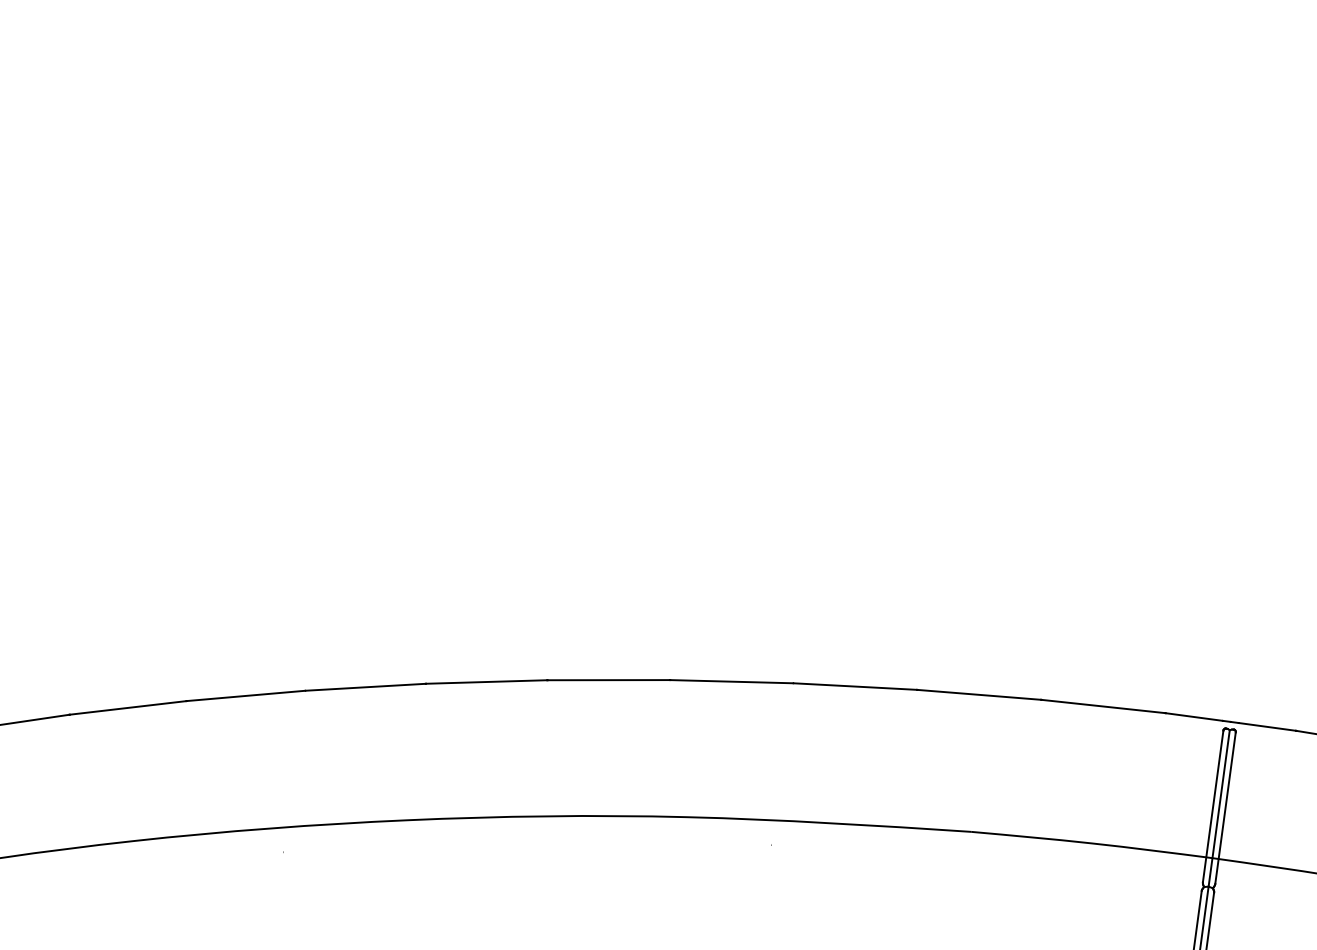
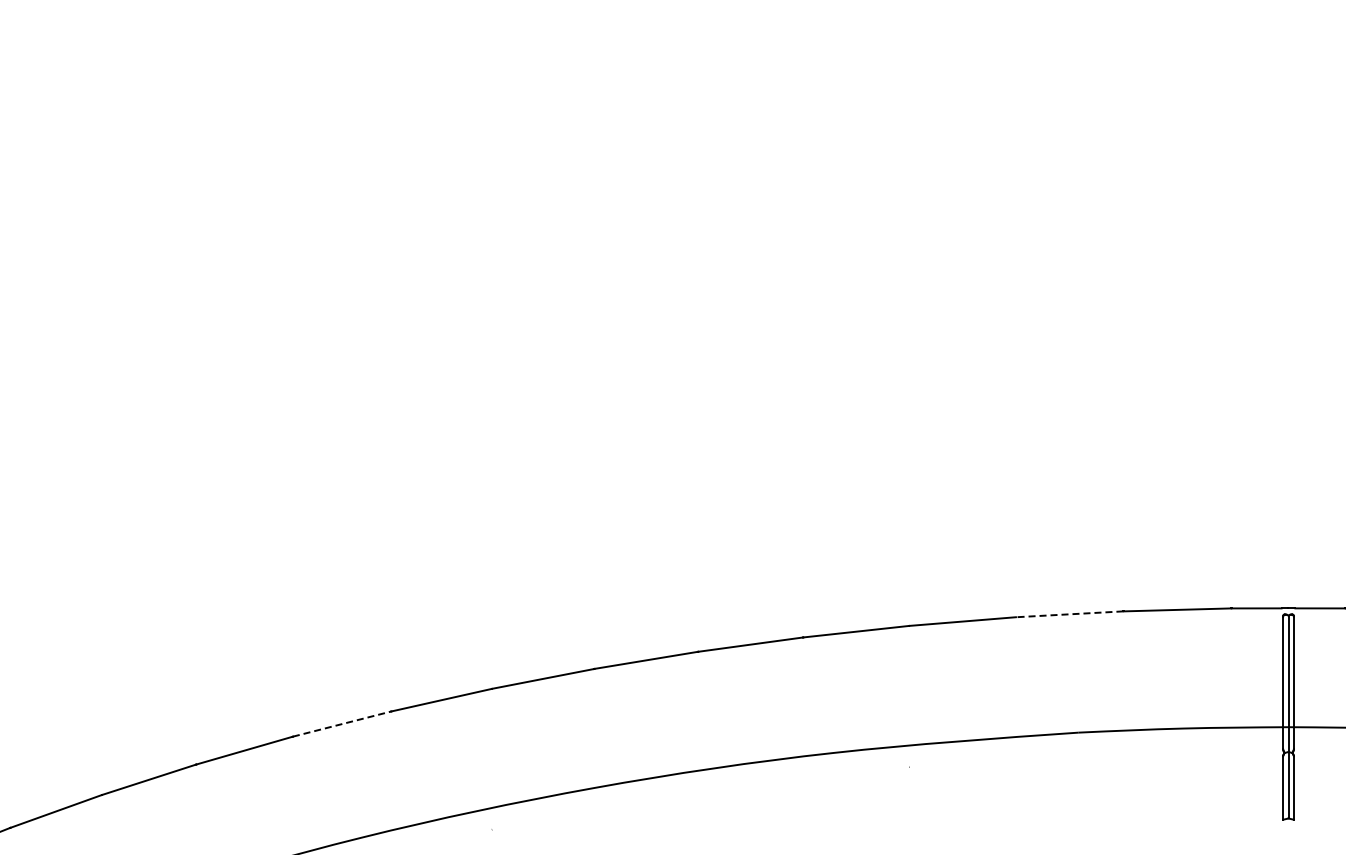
line: (978, 695) -> (1069, 614), solid -> dashed
line: (128, 708) -> (342, 724), solid -> dashed

